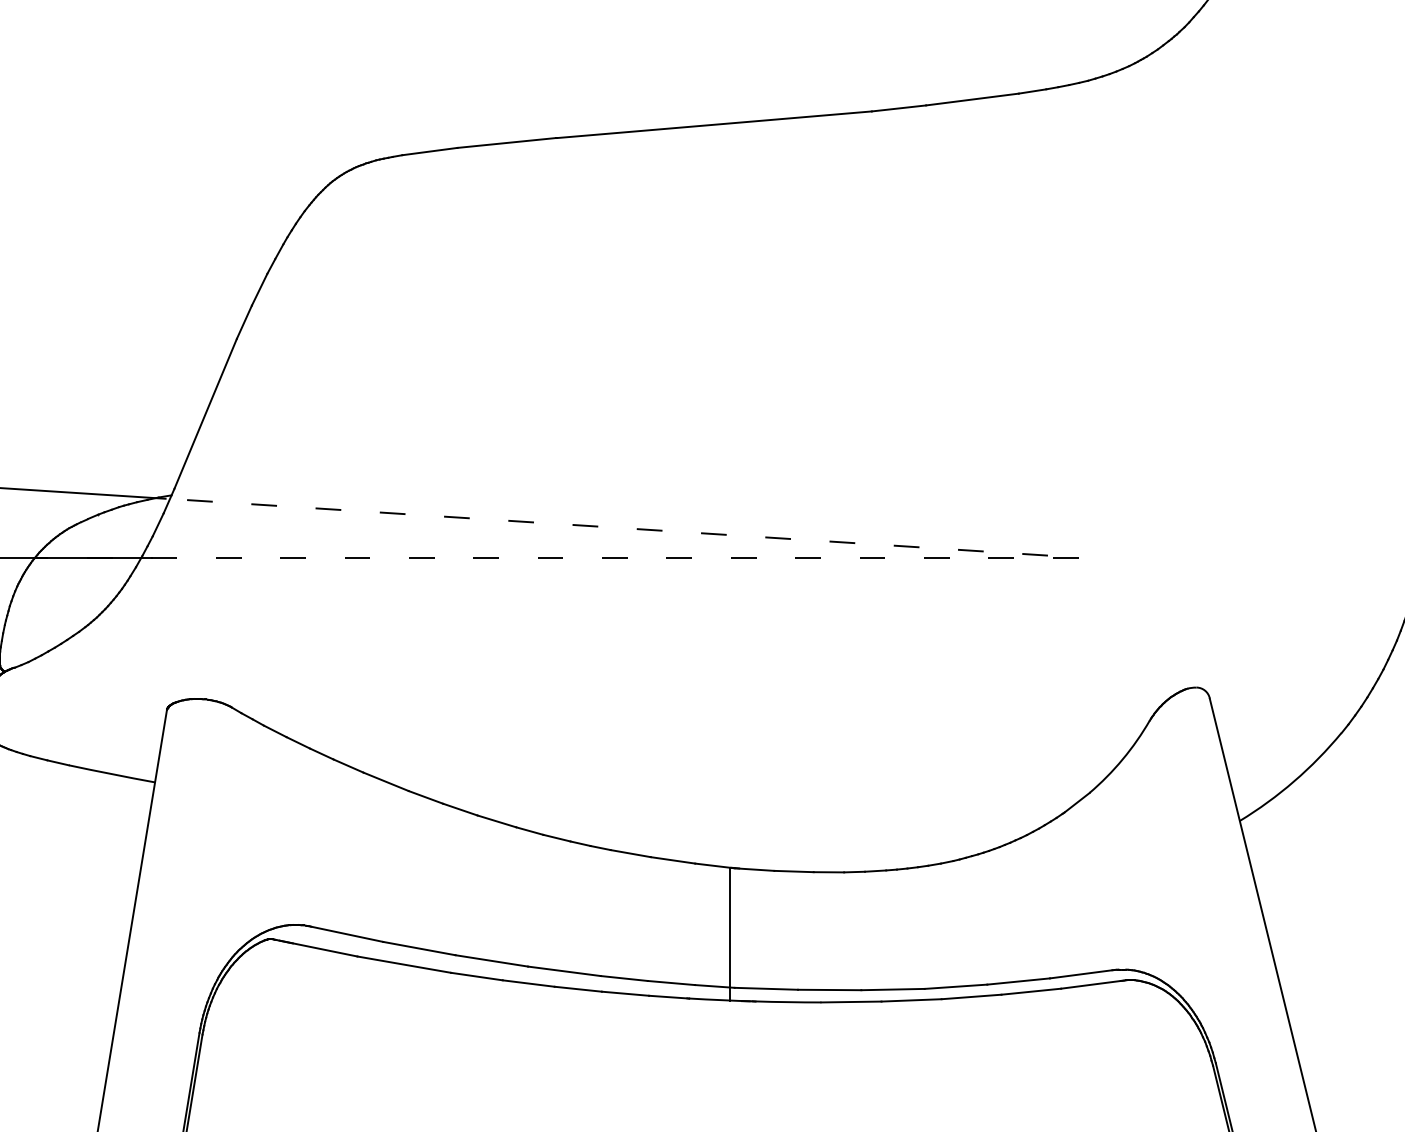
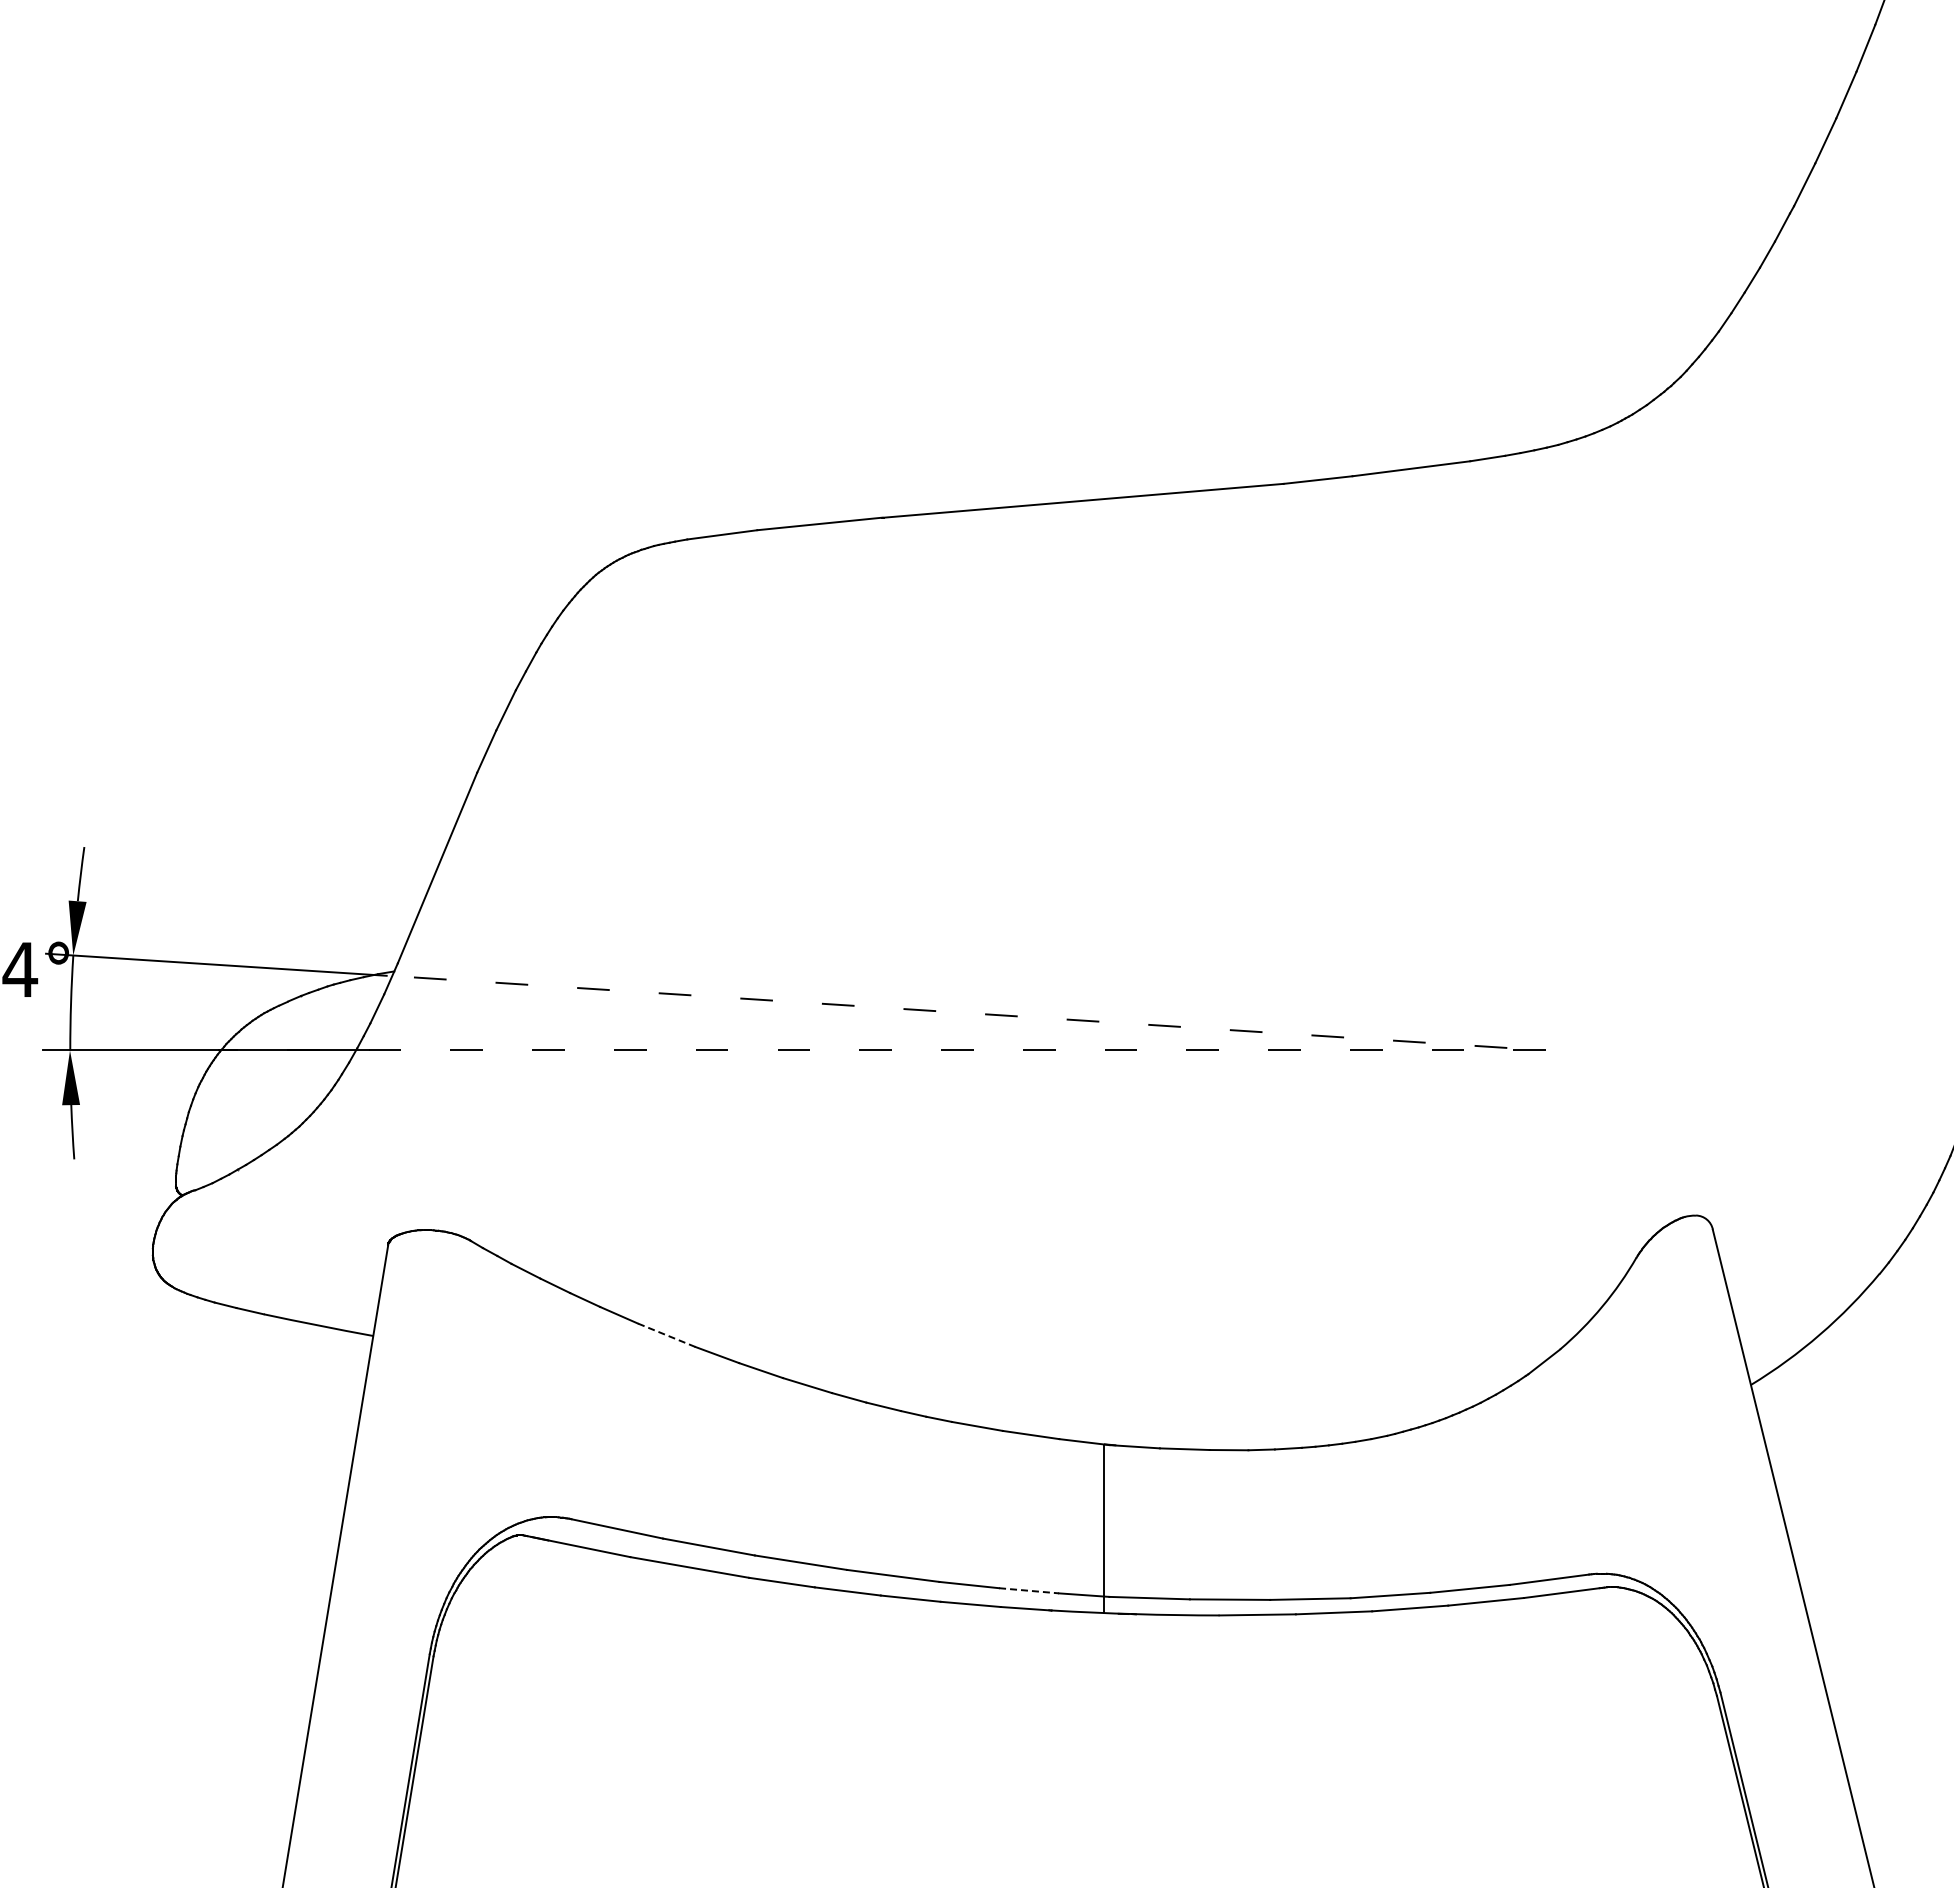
line: (385, 782) -> (666, 1335), solid -> dashed
line: (671, 982) -> (1029, 1590), solid -> dashed

